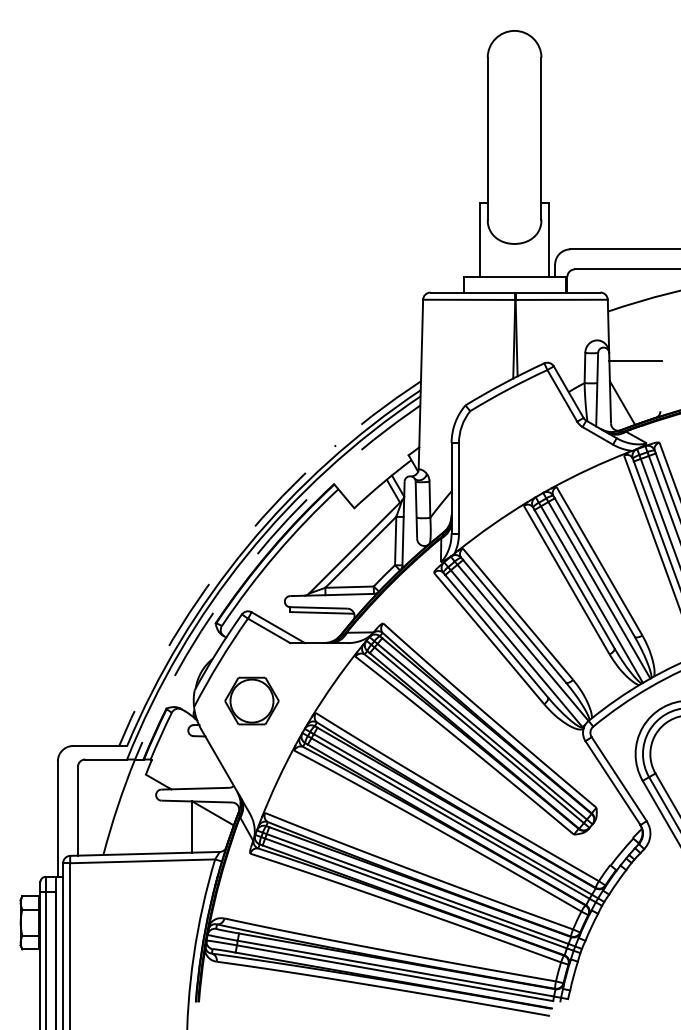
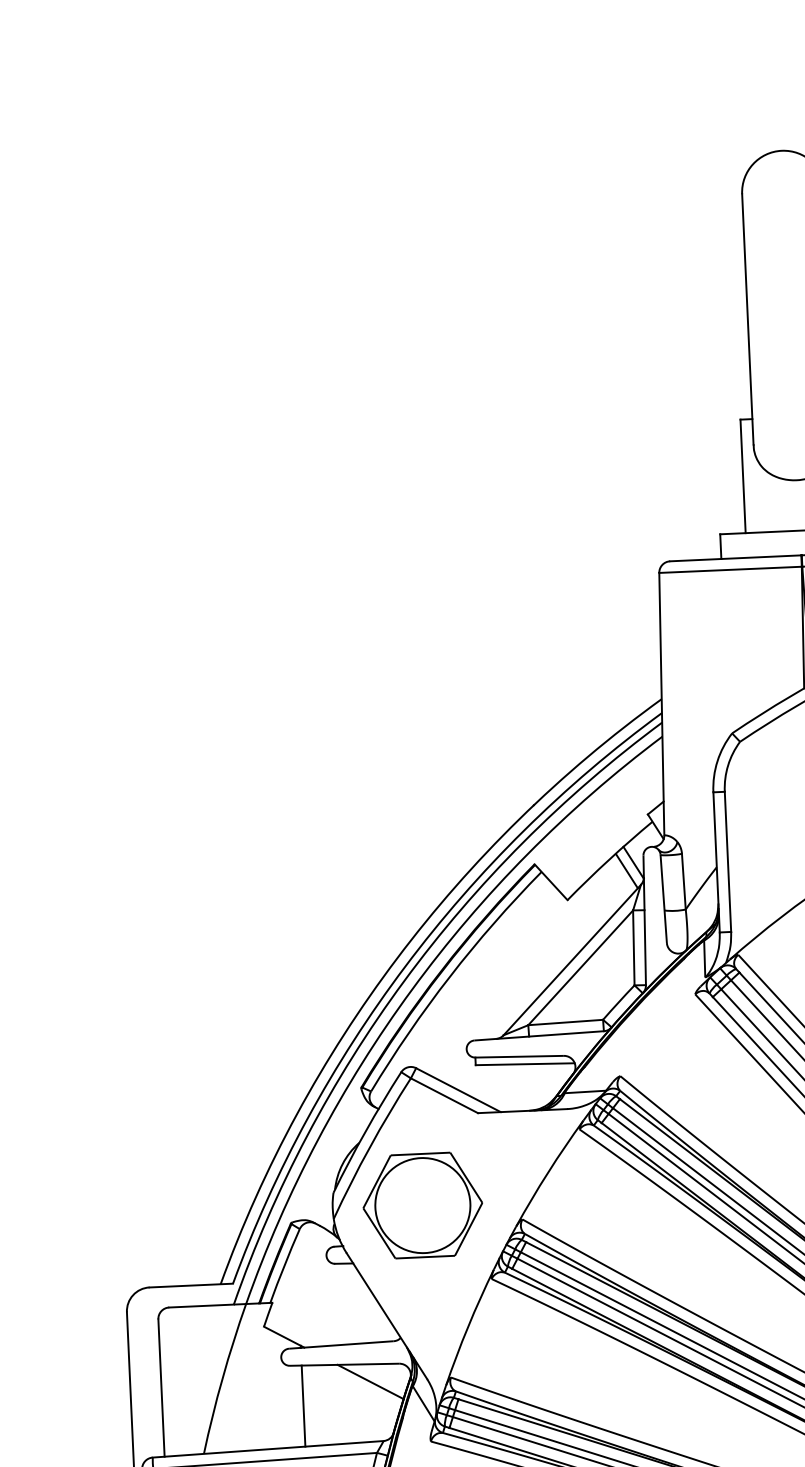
arc: (242, 540) -> (396, 957), dashed -> solid
arc: (251, 561) -> (412, 989), dashed -> solid
part: (251, 700) -> (422, 1204), size x1.43
line: (192, 826) -> (304, 1405), moved

